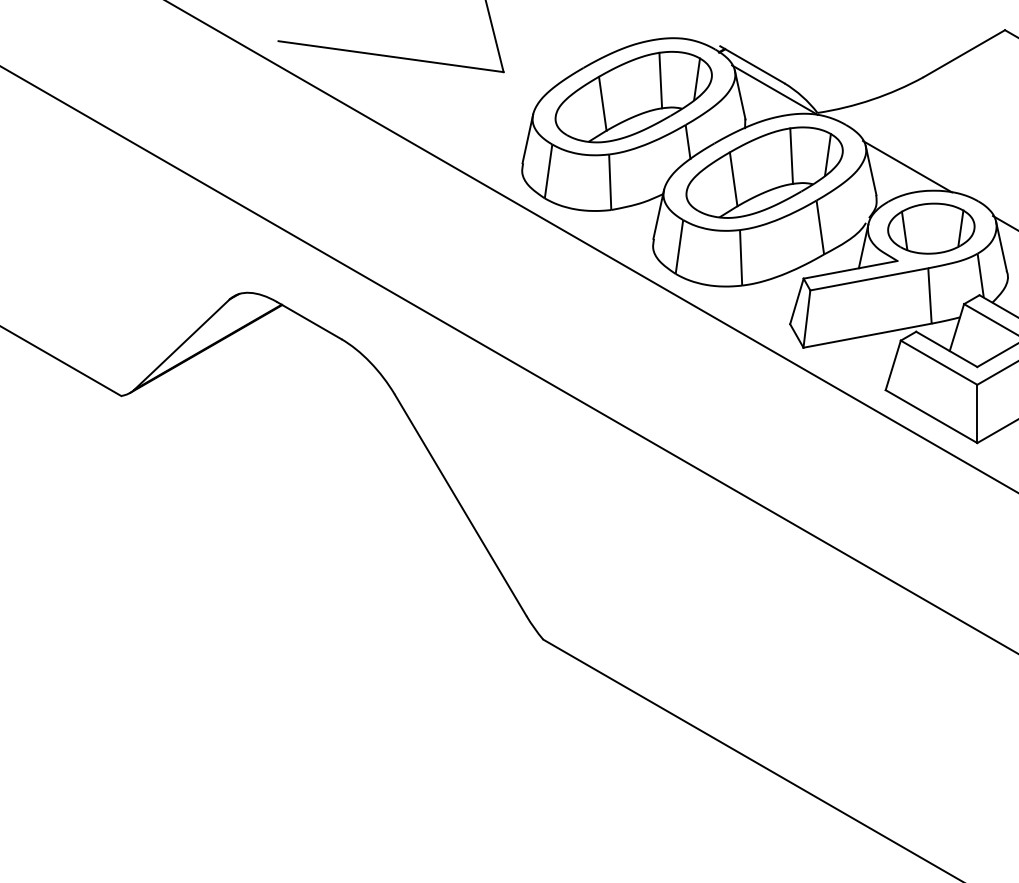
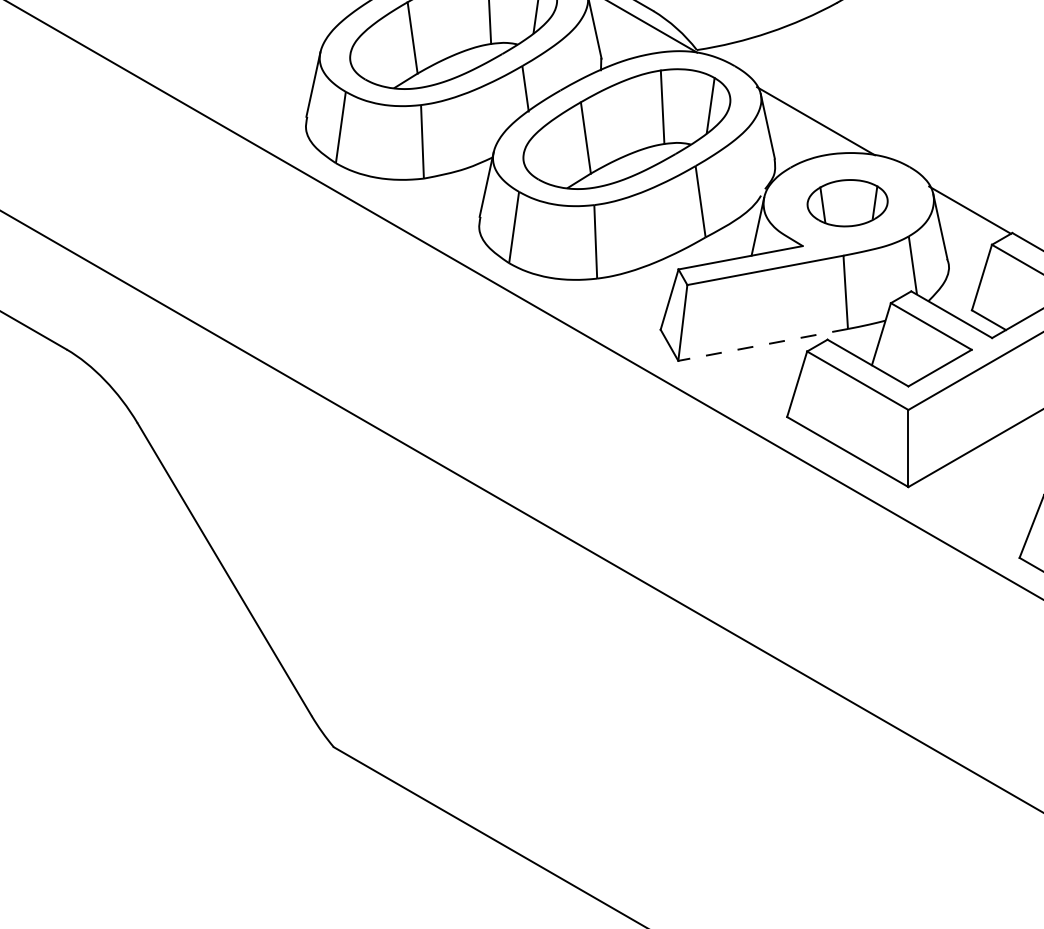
part: (931, 228) -> (847, 203), size x0.7
line: (867, 335) -> (763, 344), solid -> dashed

